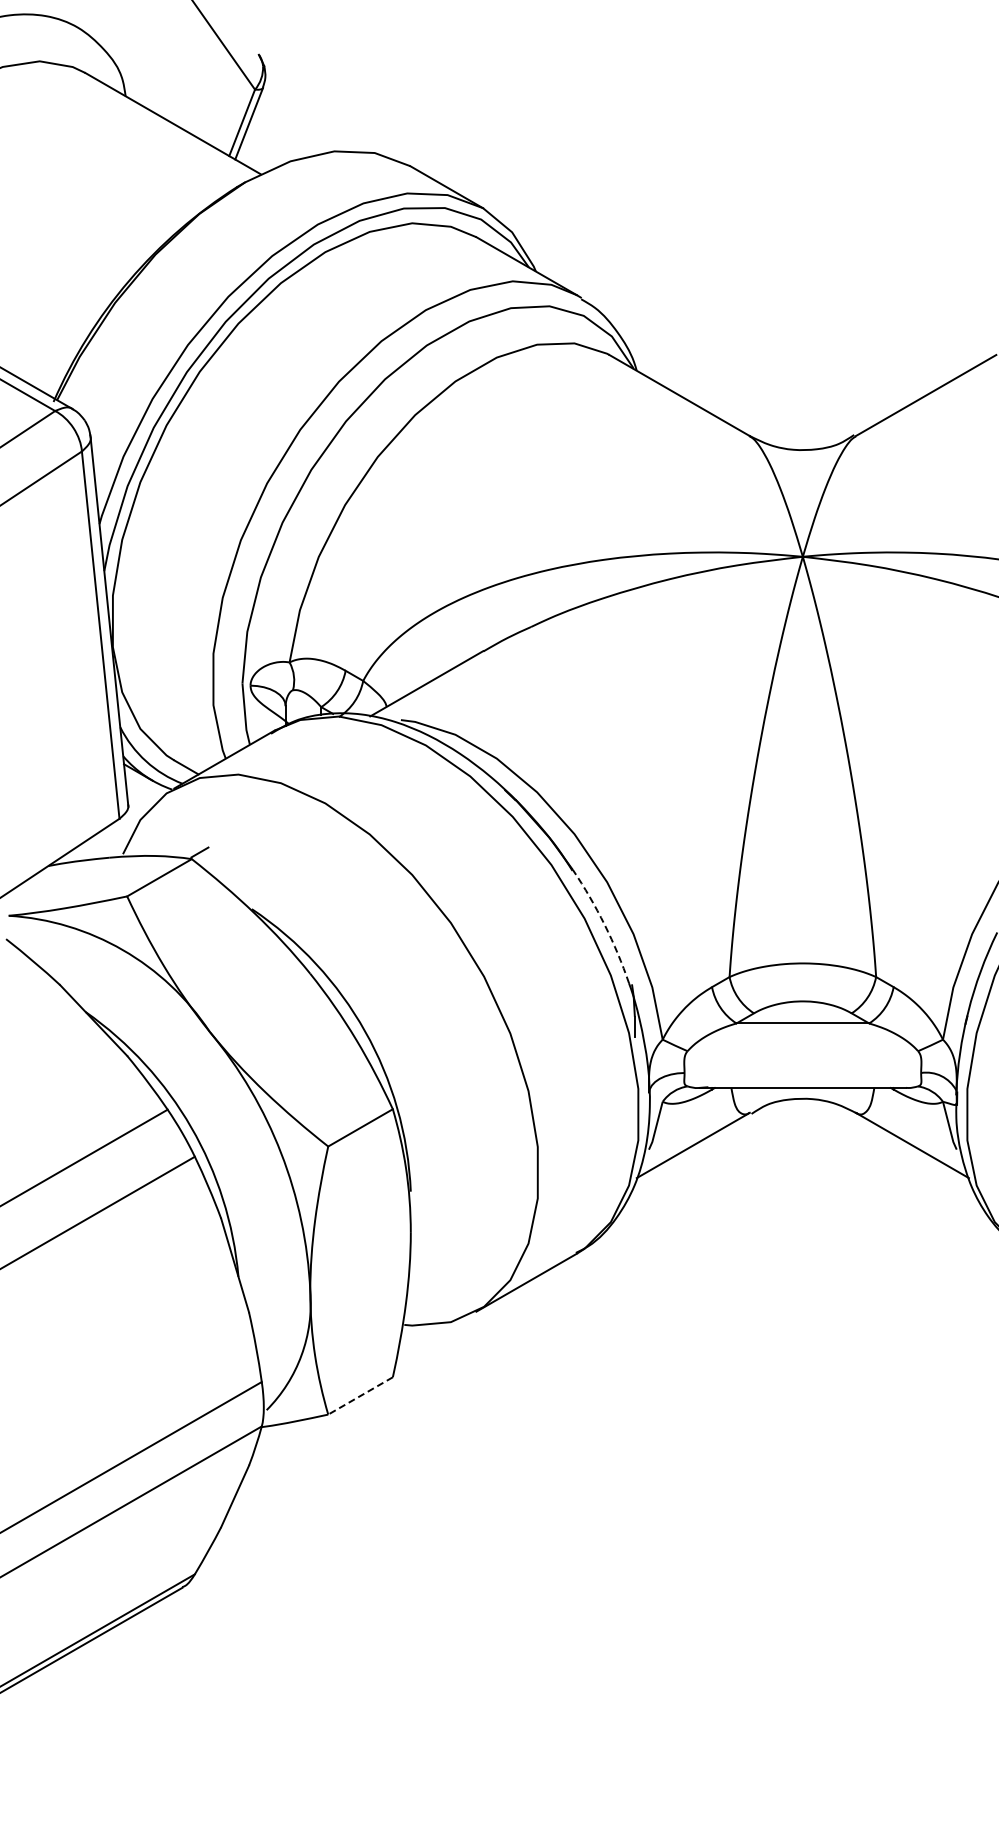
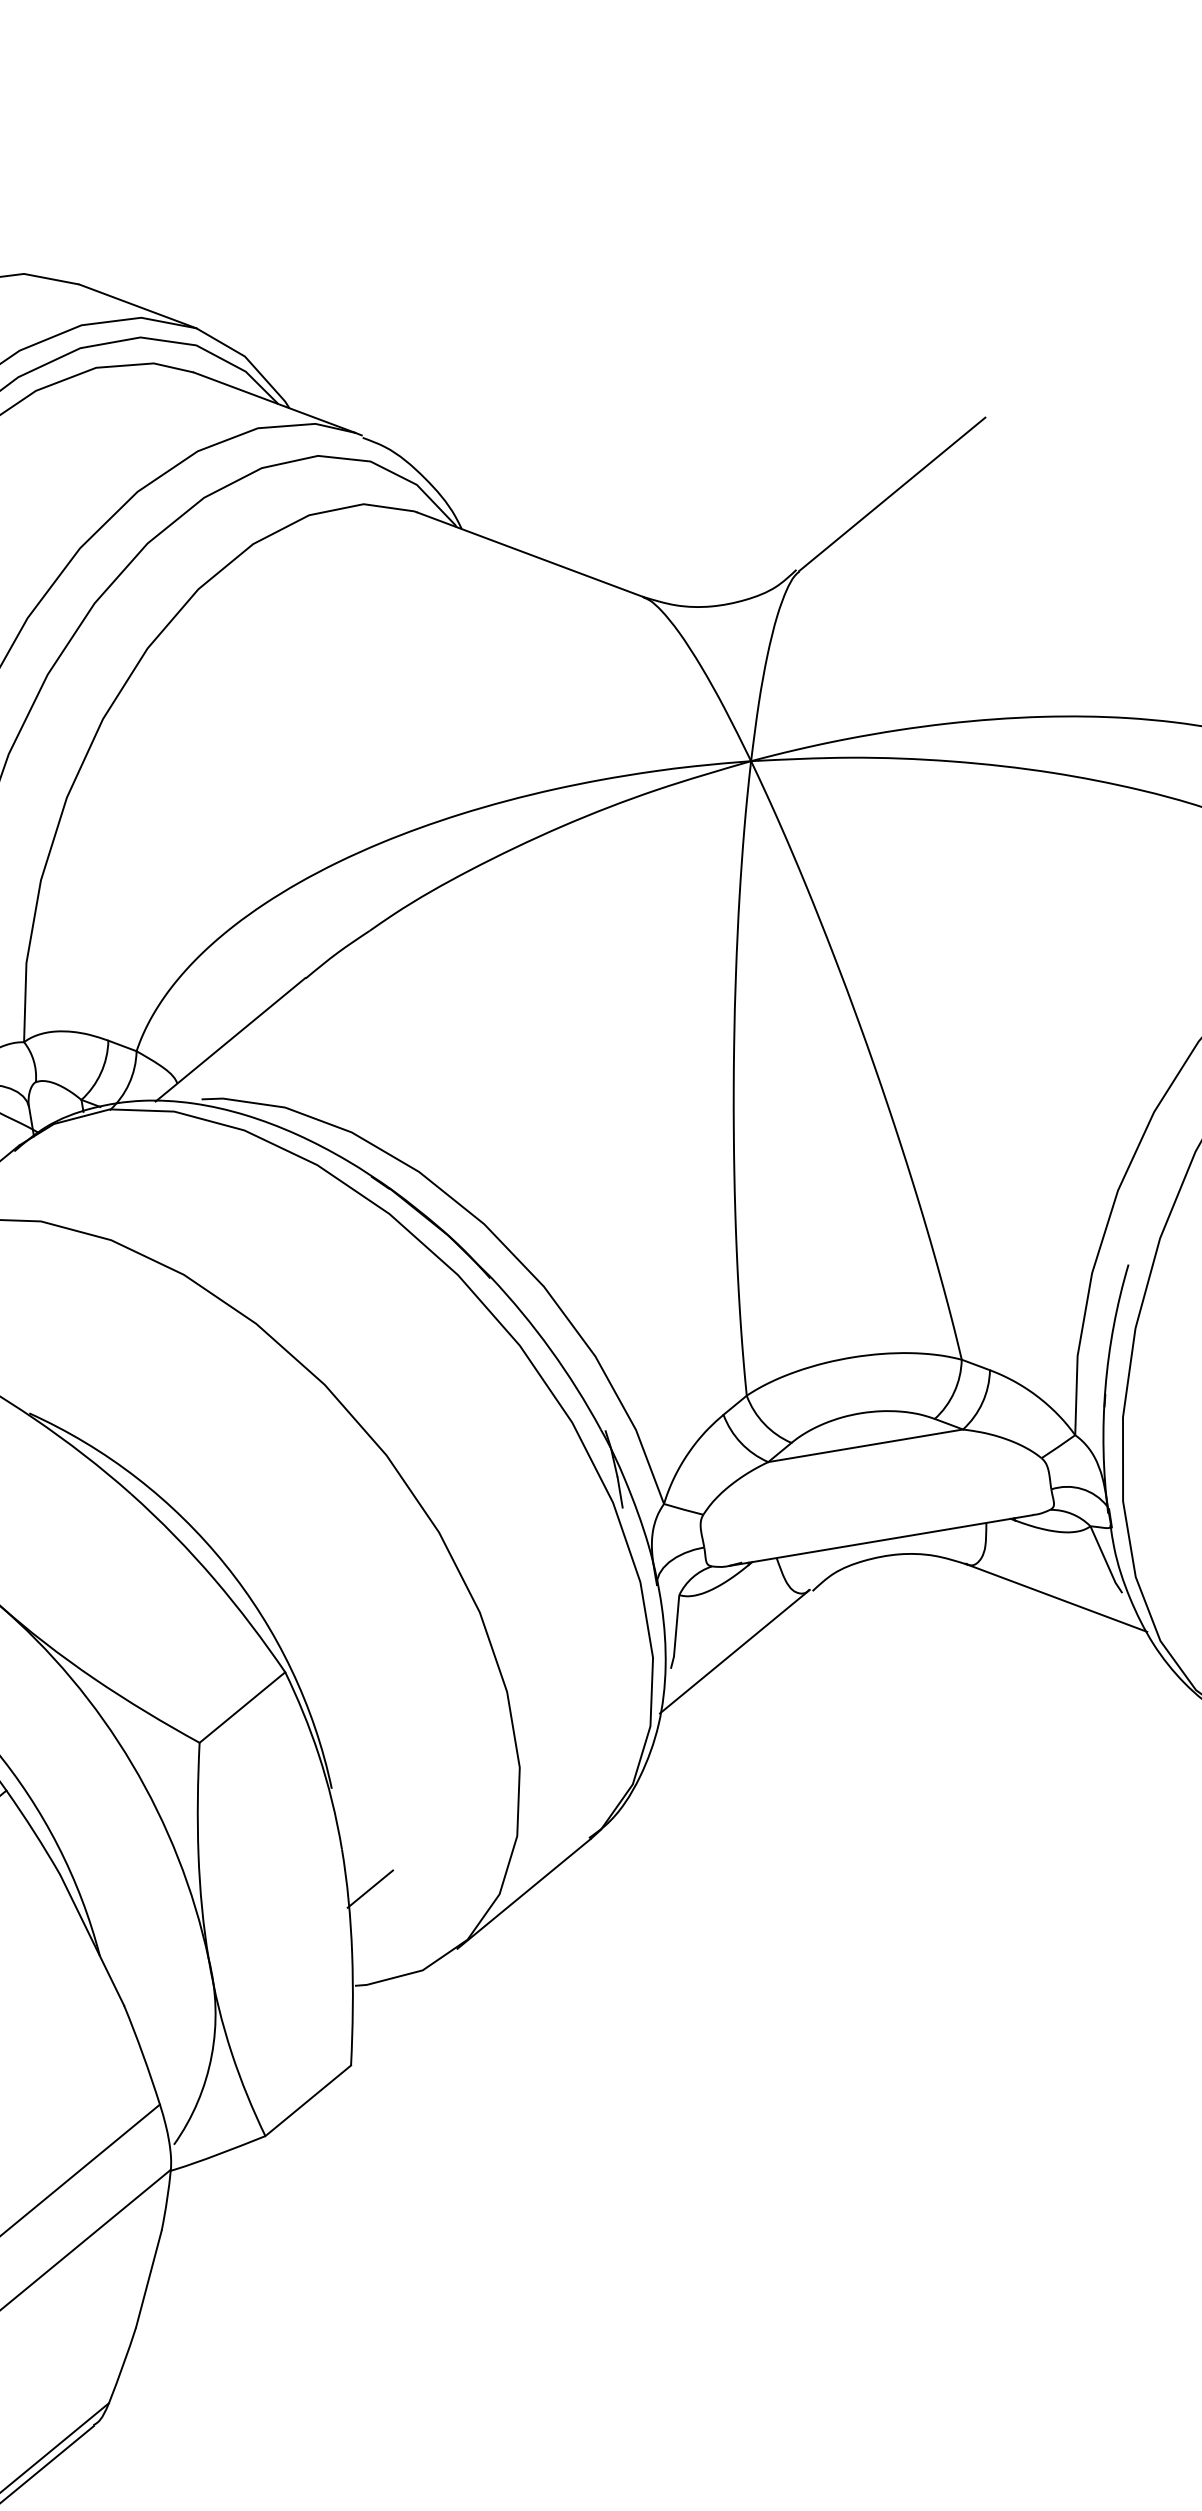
arc: (604, 924) -> (550, 1349), dashed -> solid
line: (425, 1262) -> (370, 1889), added
line: (360, 1396) -> (308, 2101), dashed -> solid

